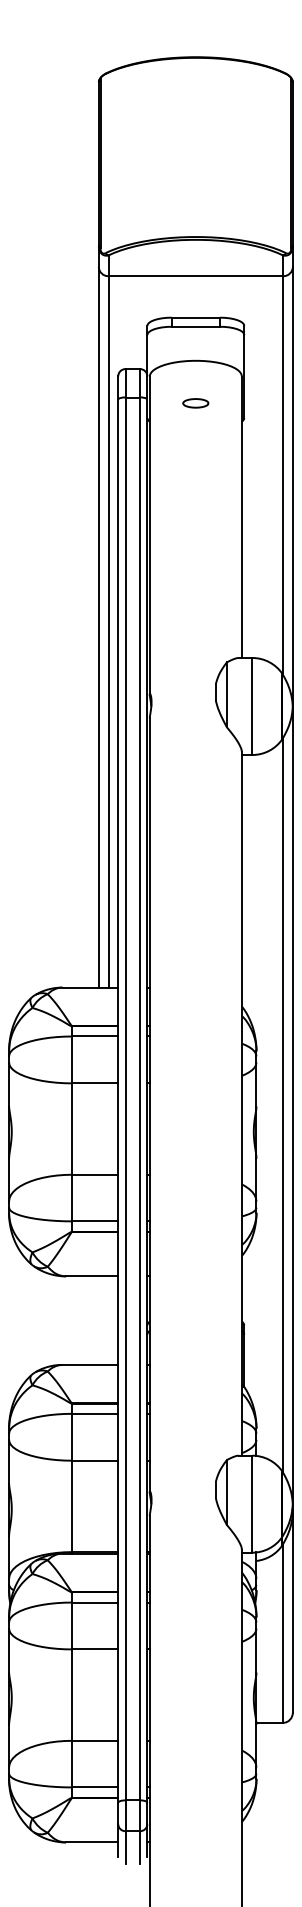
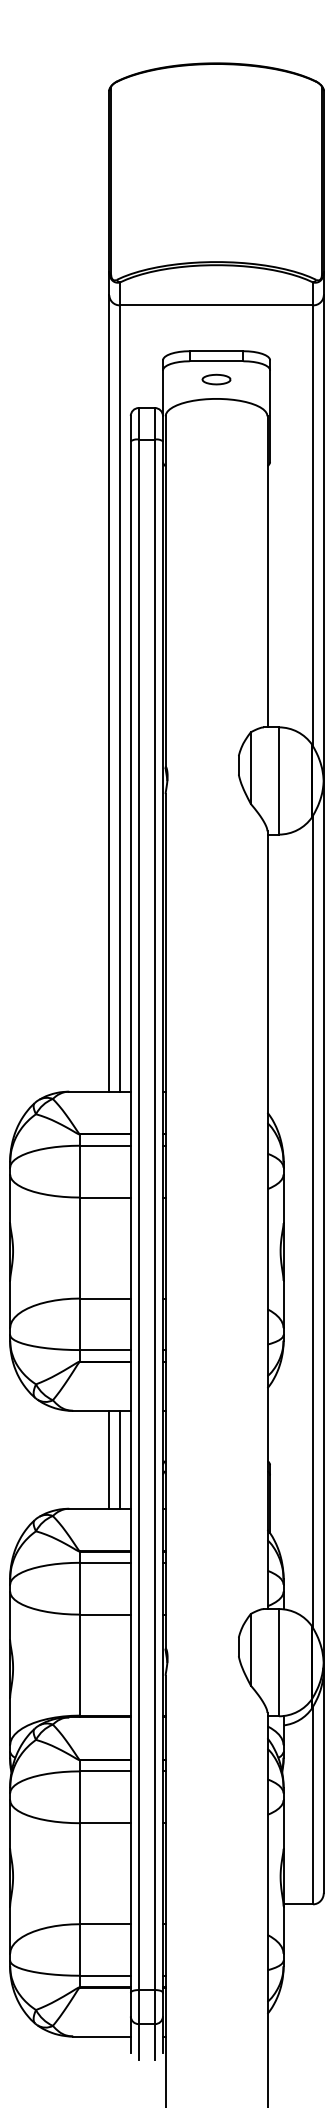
part: (195, 403) -> (216, 379), moved
line: (98, 1320) -> (108, 1459), added
line: (108, 1320) -> (120, 1459), added

